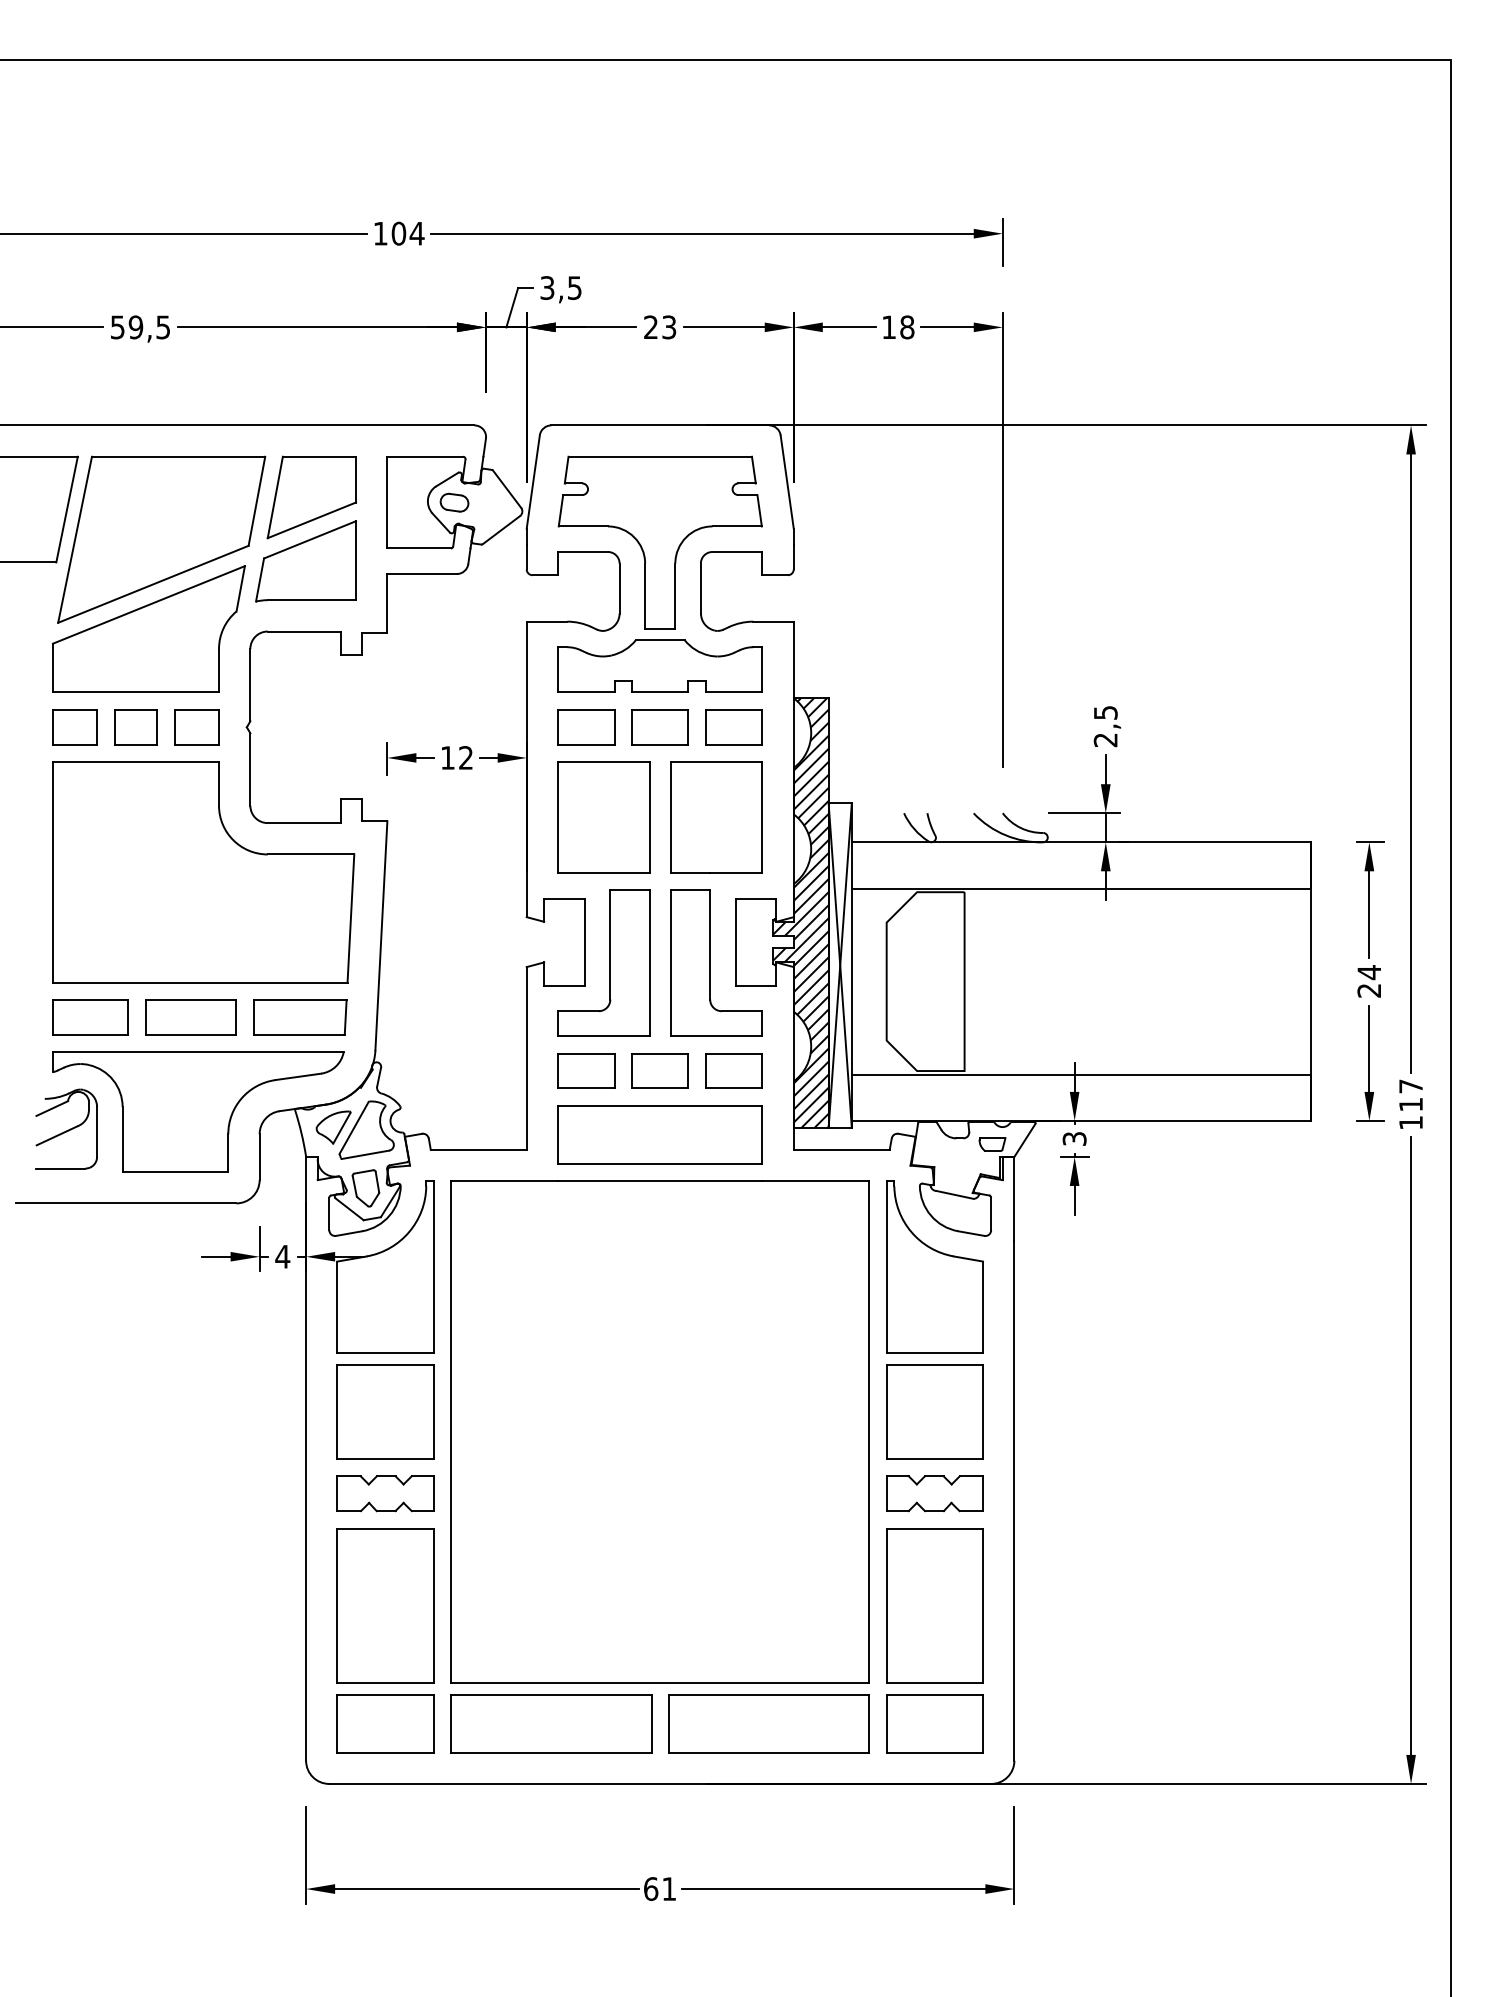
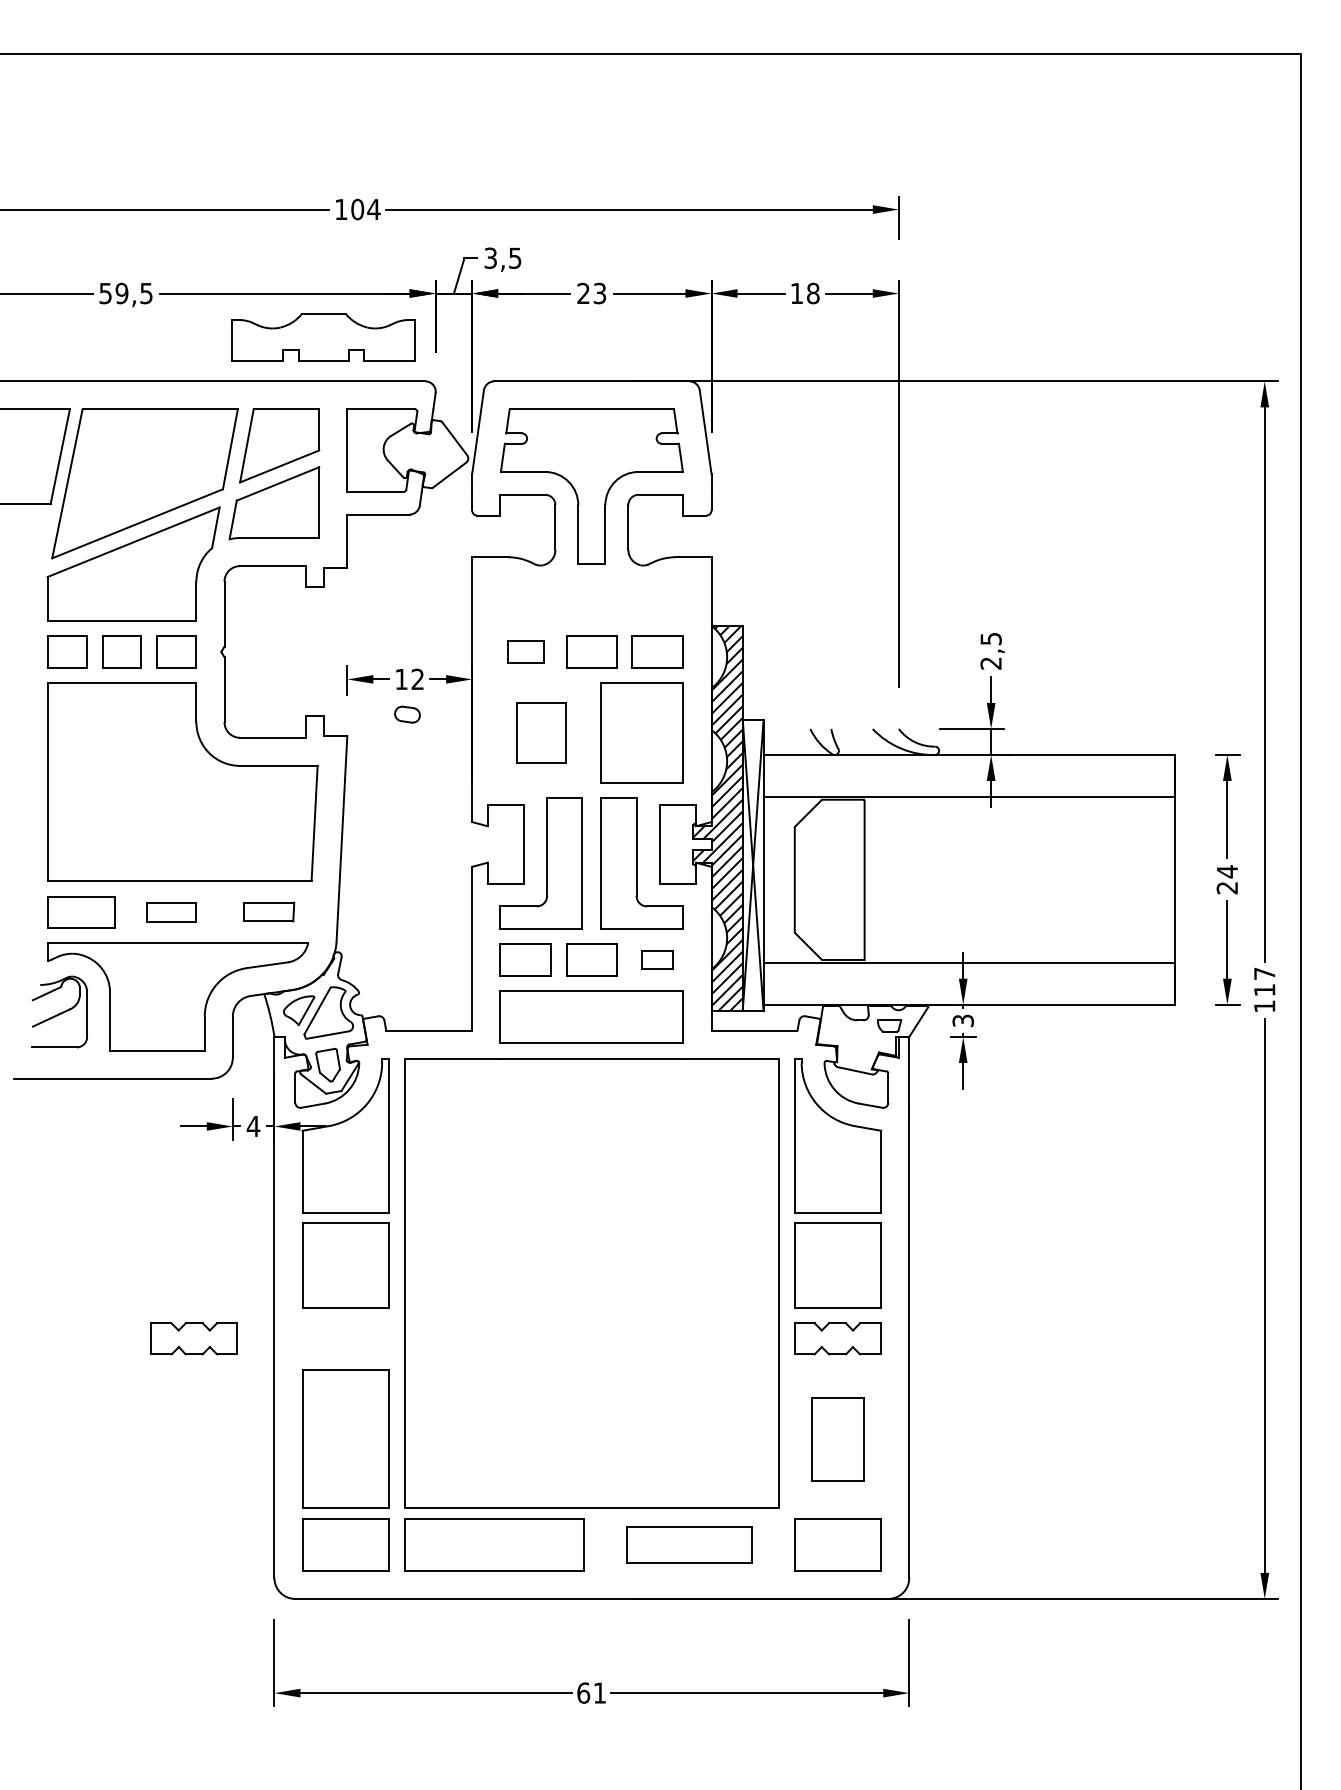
part: (454, 502) -> (407, 714), moved
part: (659, 666) -> (323, 337), moved
part: (586, 726) -> (525, 651), size x0.7
part: (602, 817) -> (540, 732), size x0.6
part: (300, 1016) -> (269, 911), size x0.6
part: (191, 1018) -> (171, 912), size x0.6
part: (733, 1070) -> (657, 959), size x0.6
part: (385, 1493) -> (193, 1338), moved
part: (934, 1604) -> (837, 1438), size x0.6
part: (769, 1723) -> (689, 1544), size x0.7

